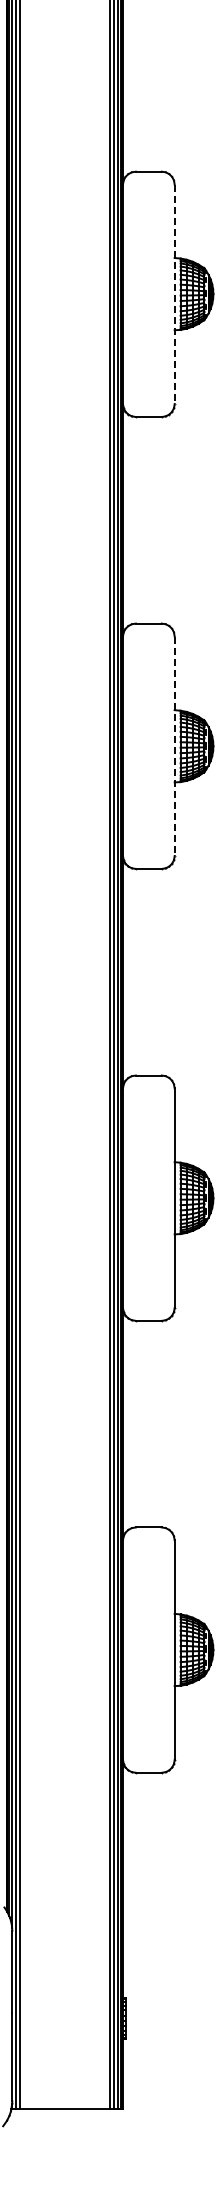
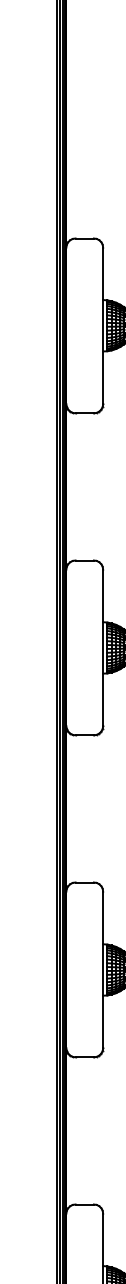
line: (174, 294) -> (103, 326), dashed -> solid
line: (174, 746) -> (103, 648), dashed -> solid

